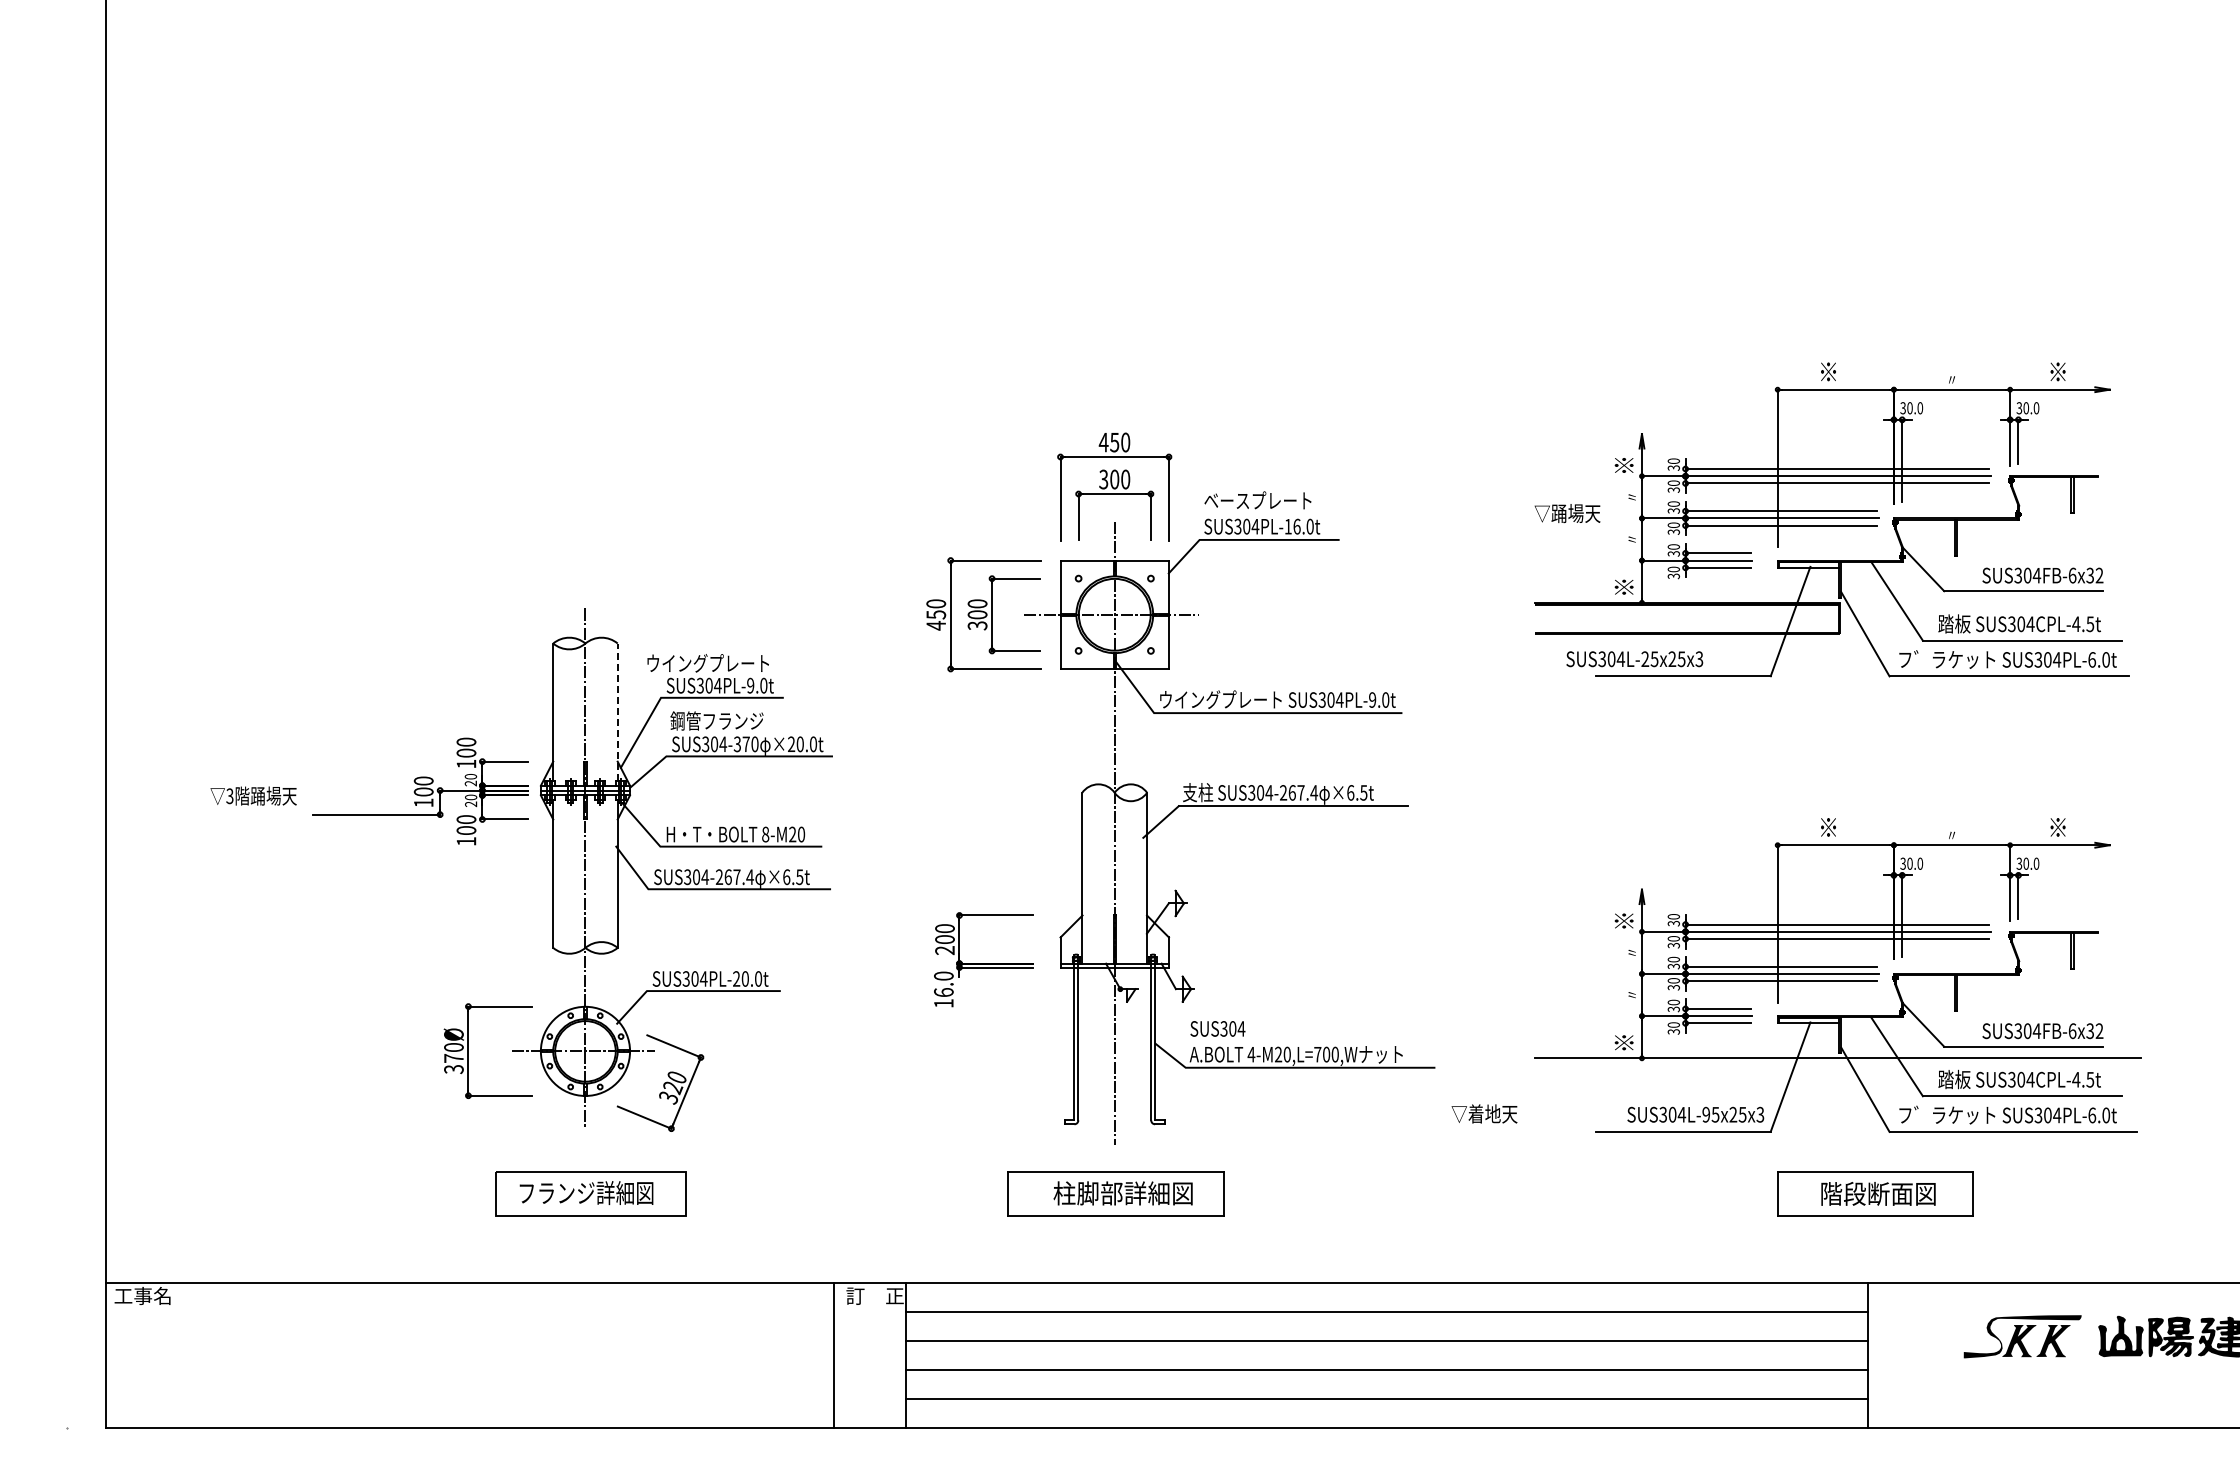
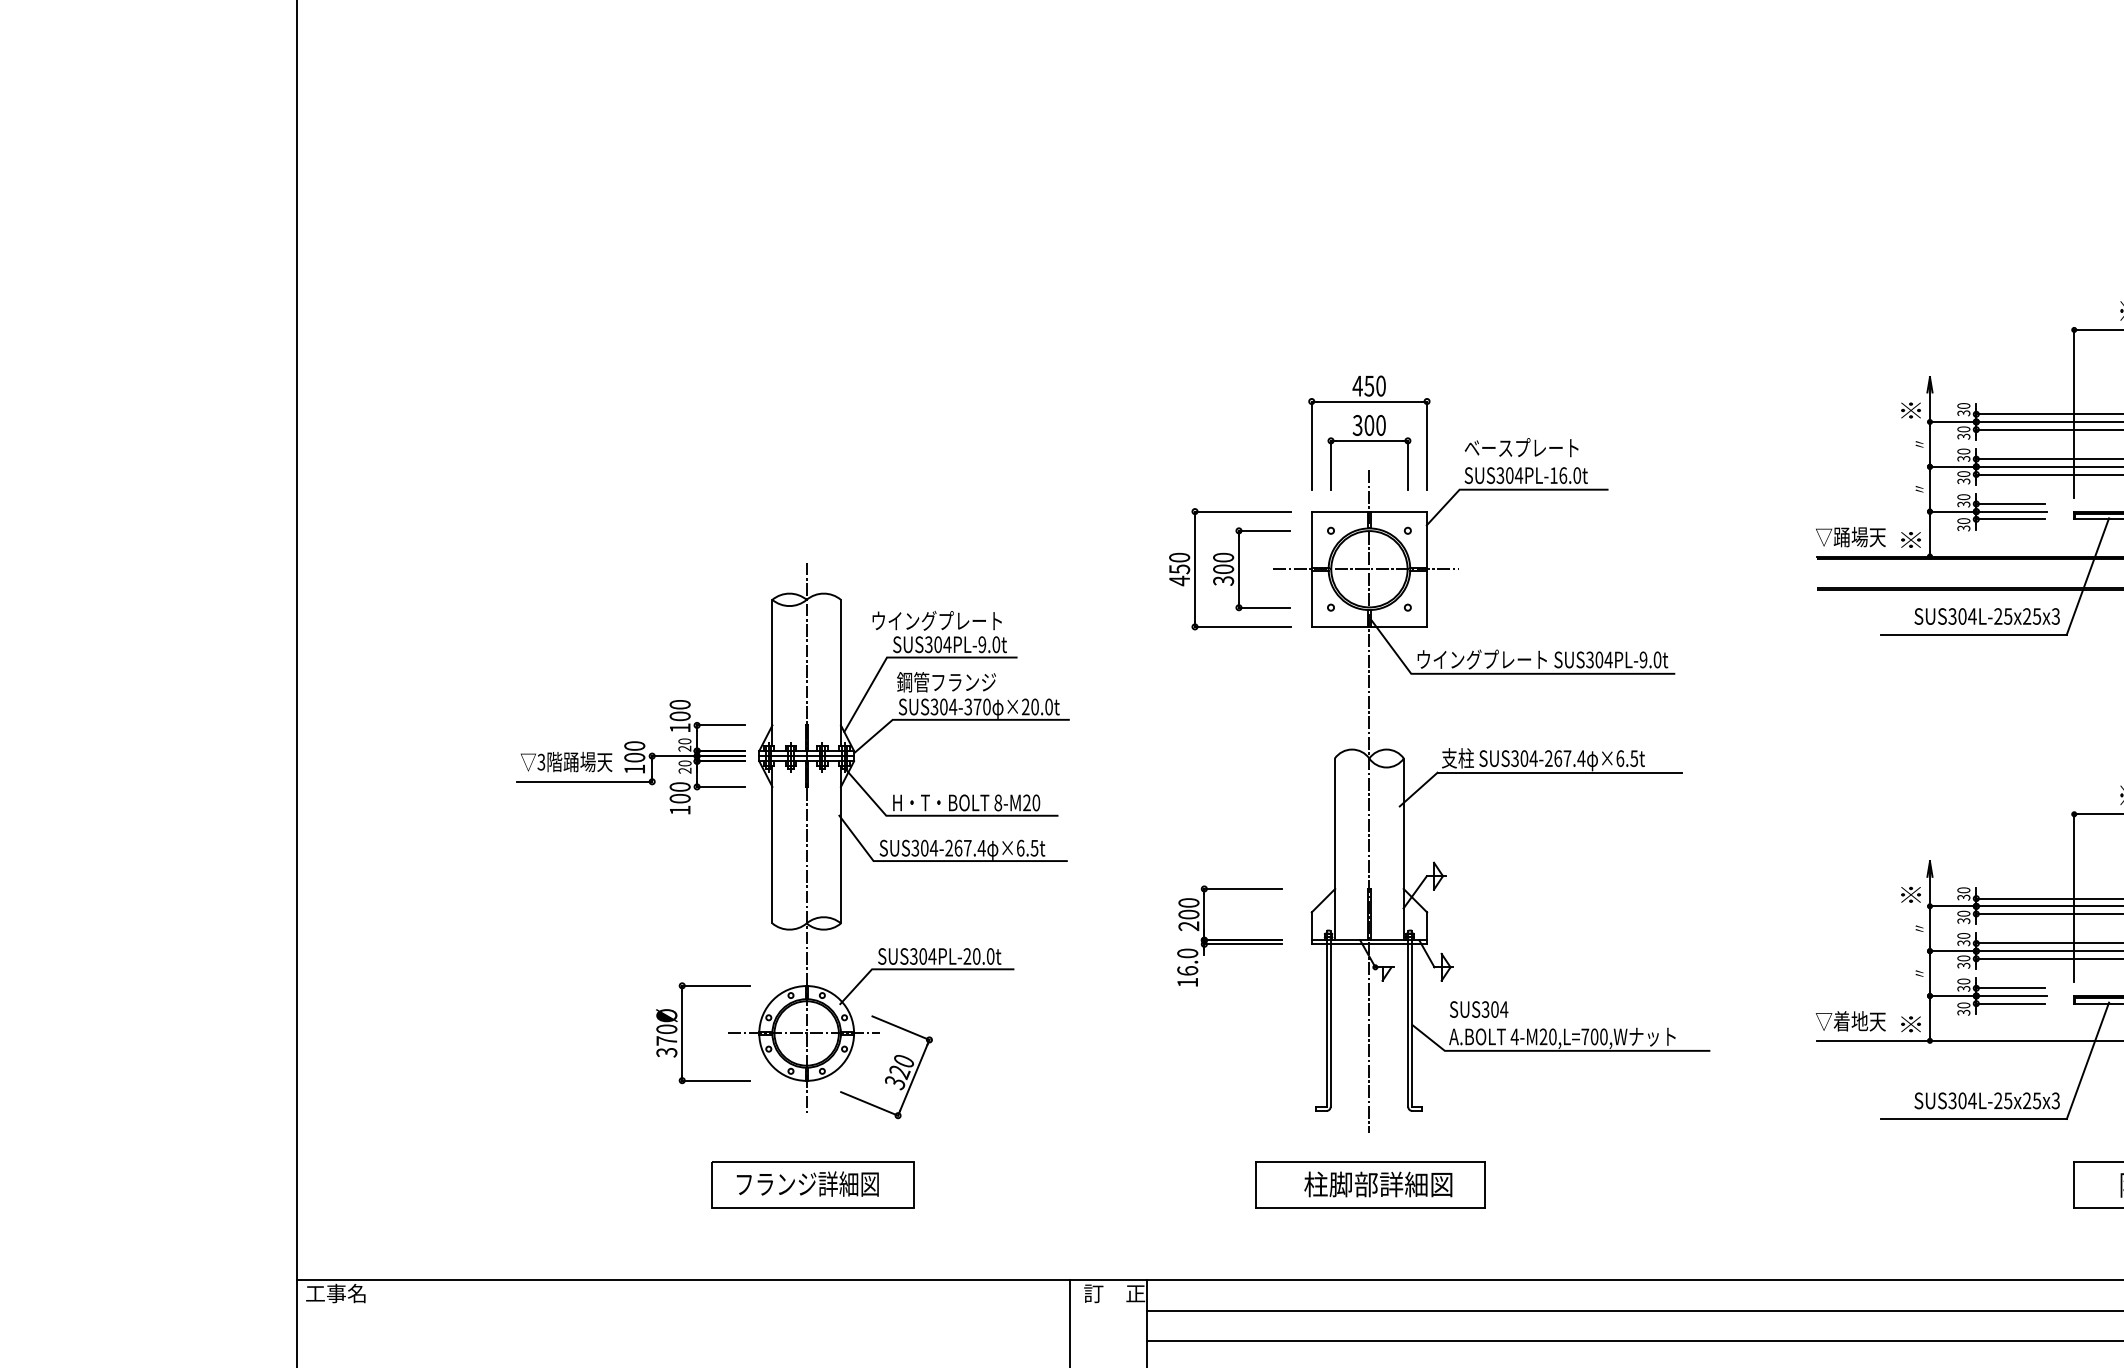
text: (1567, 513) -> (1850, 537), moved
text: (1634, 659) -> (1986, 616), moved
line: (617, 712) -> (840, 673), dashed -> solid
text: (253, 795) -> (566, 761), moved
text: (1484, 1113) -> (1850, 1020), moved
text: (1706, 1114) -> (1998, 1100), SUS304L-95x25x3 -> SUS304L-25x25x3

